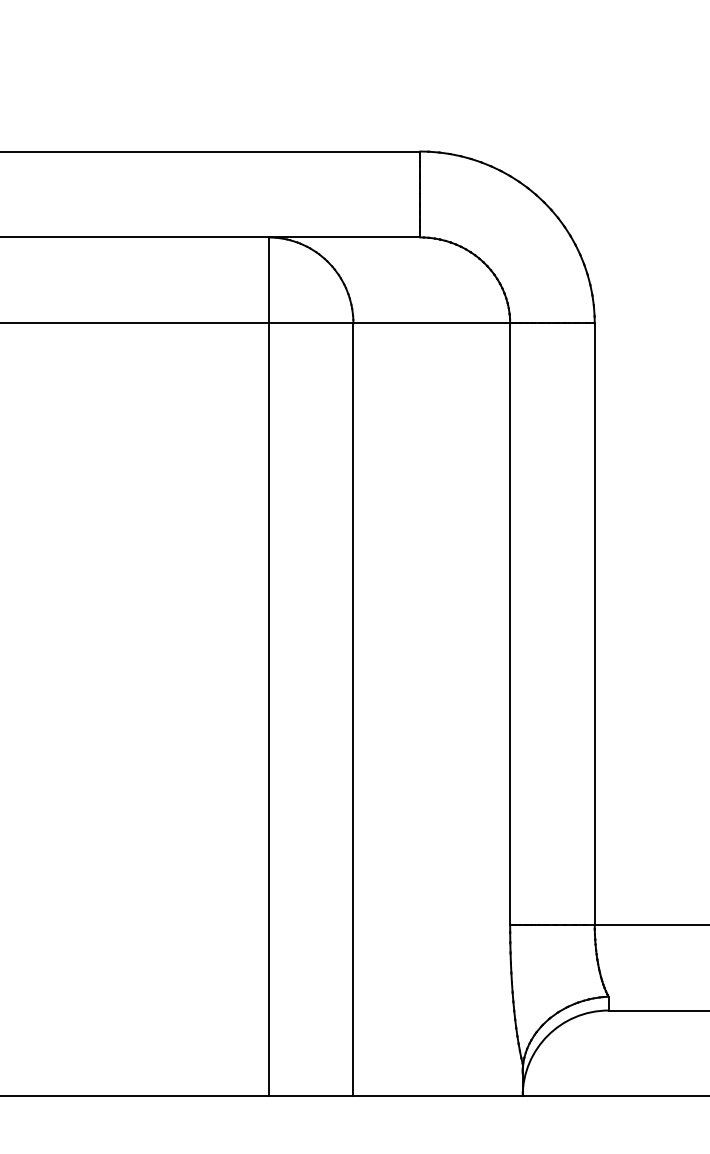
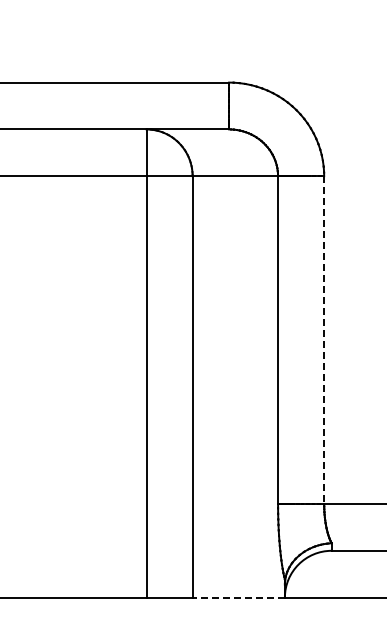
line: (595, 624) -> (324, 340), solid -> dashed
line: (437, 1096) -> (238, 597), solid -> dashed

